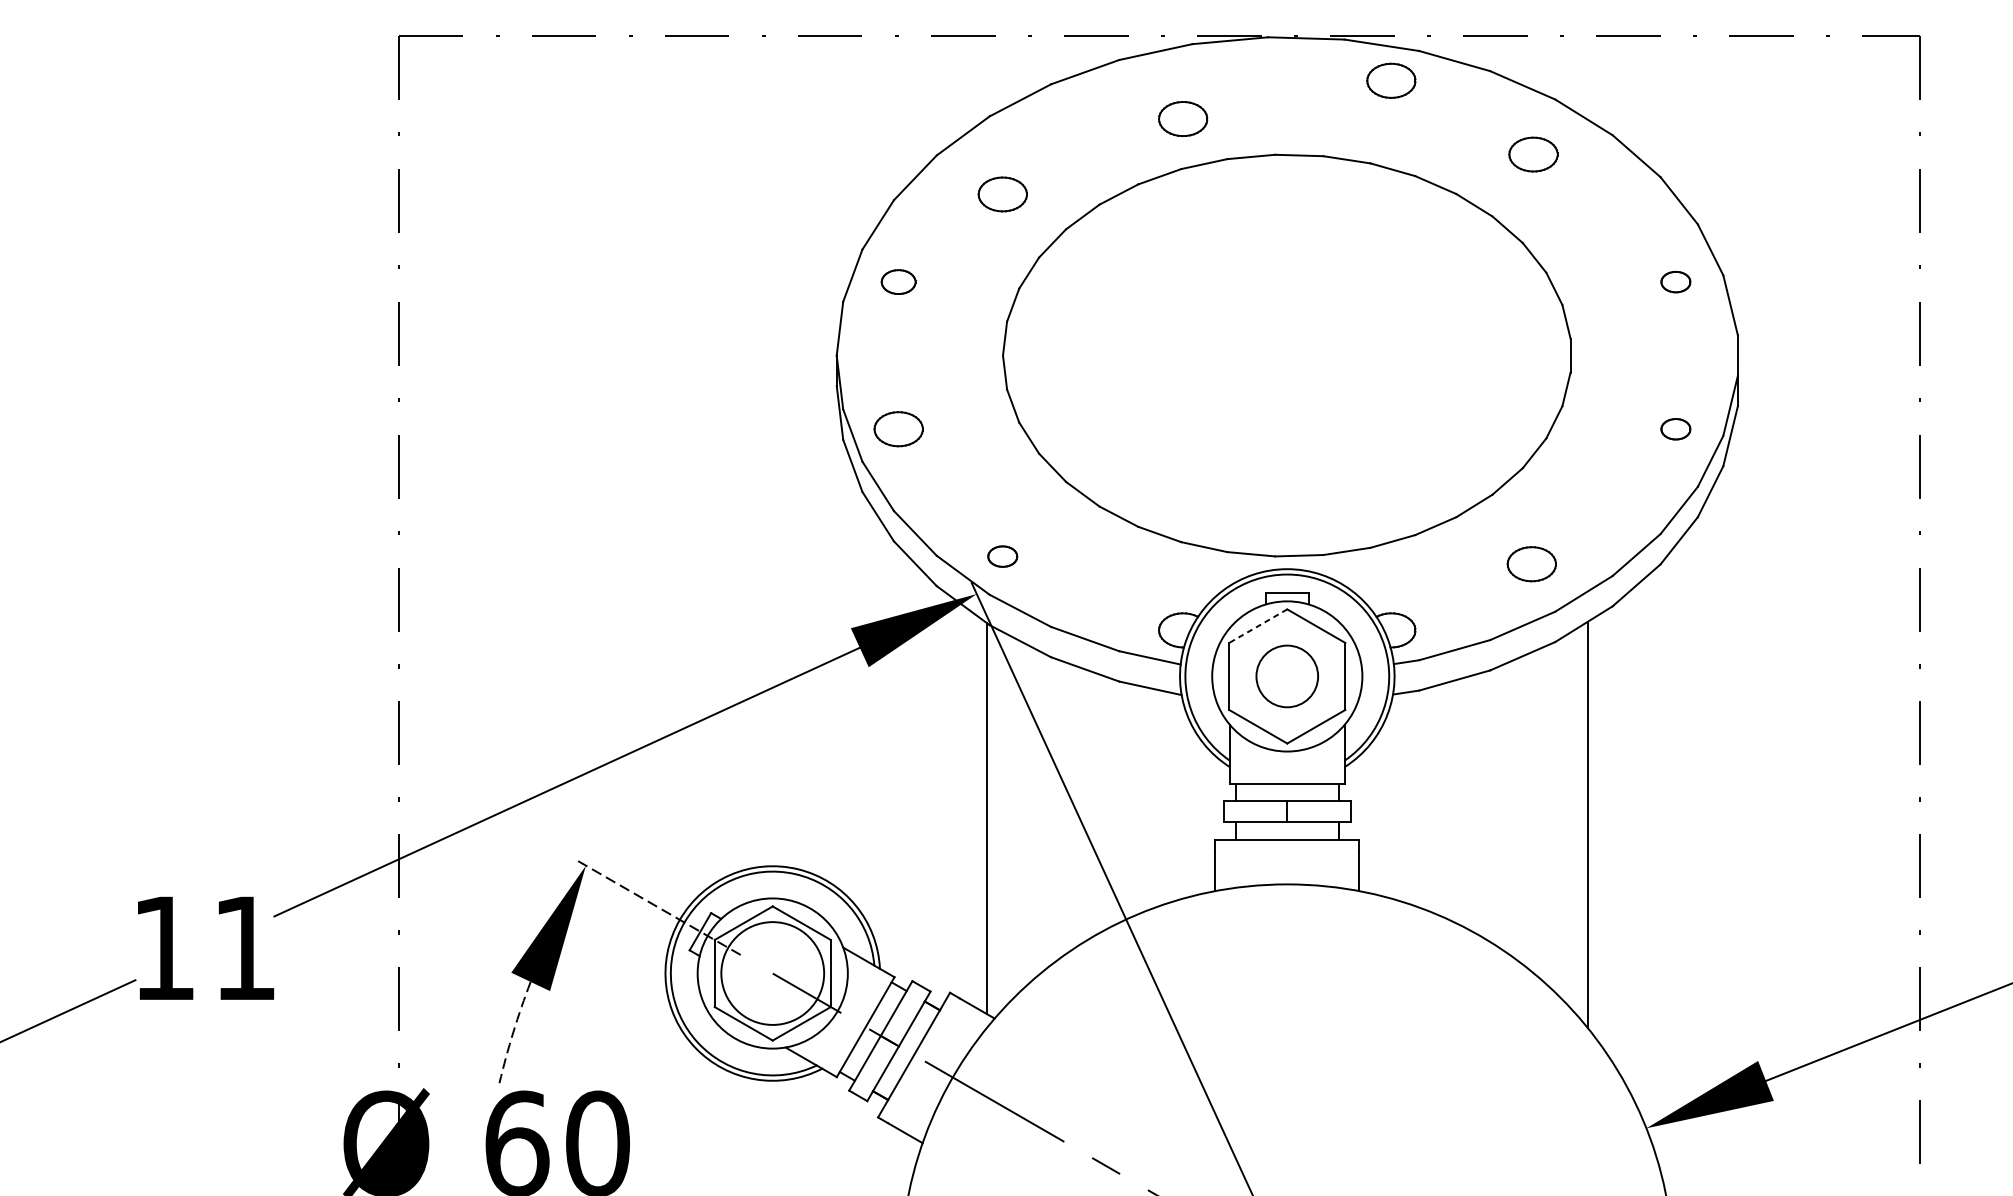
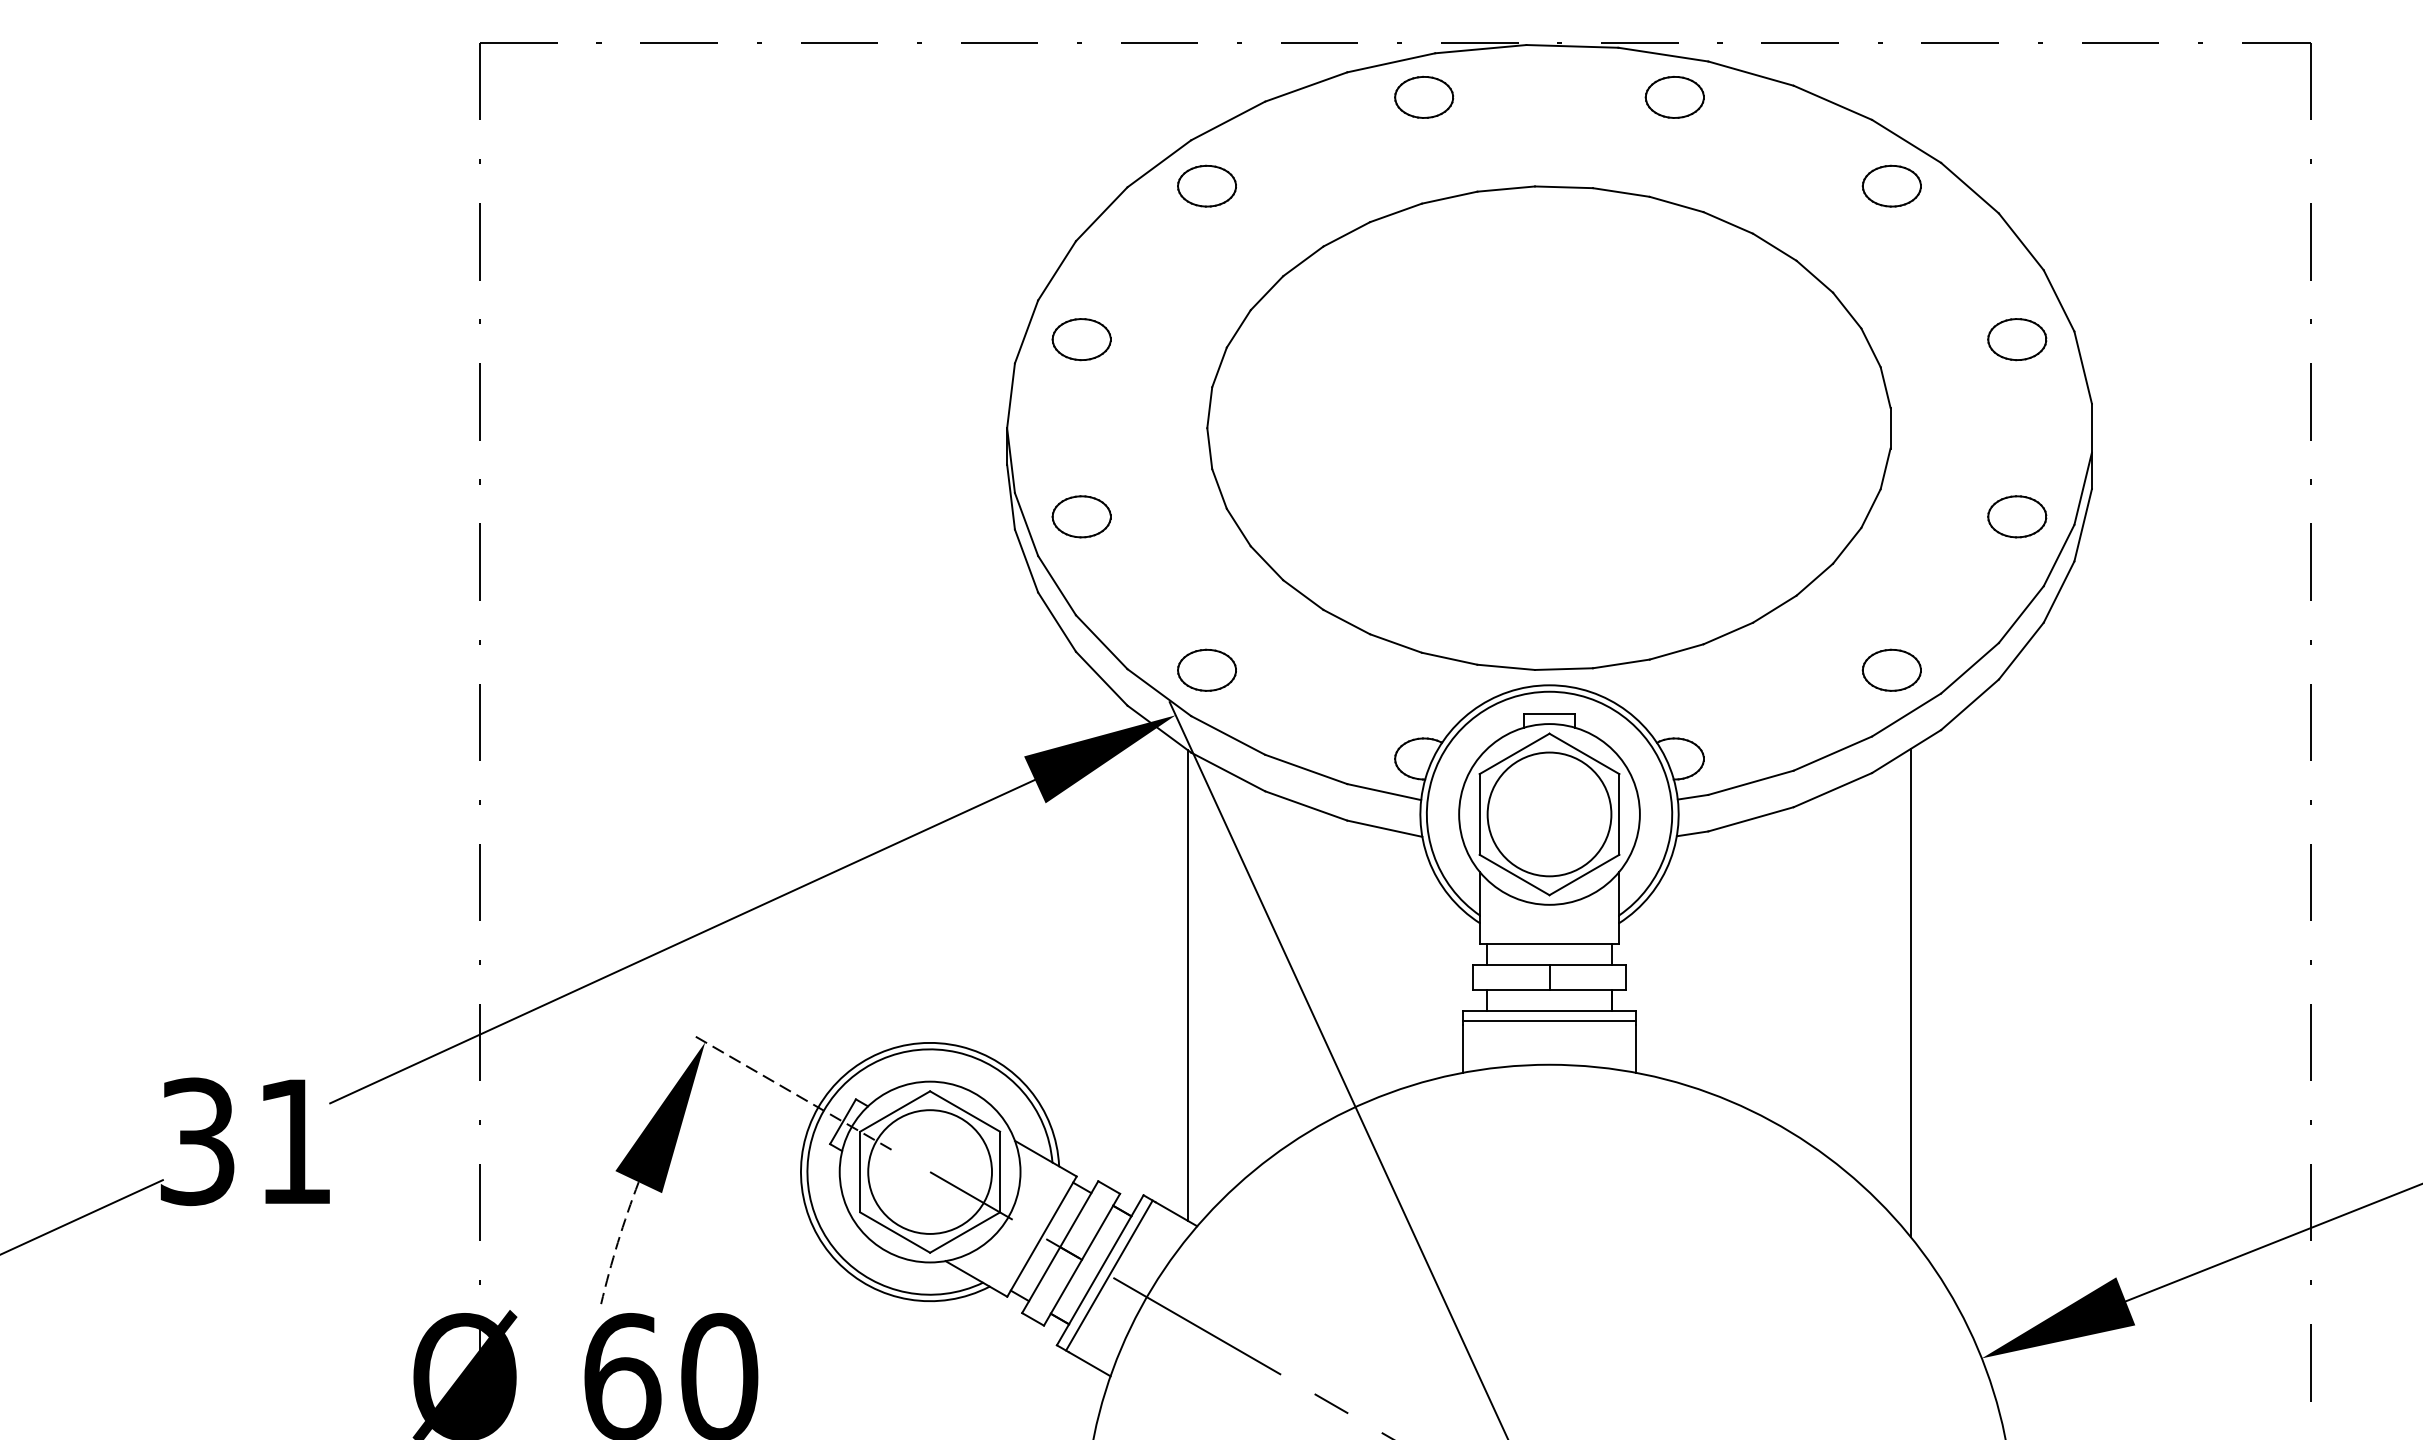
part: (1183, 118) -> (1424, 96), moved
part: (1533, 153) -> (1891, 185), moved
part: (1002, 193) -> (1206, 185), moved
part: (898, 281) -> (1081, 339), size x1.43
part: (1676, 281) -> (2017, 339), size x1.67
part: (1676, 428) -> (2017, 516), size x1.67
part: (1002, 556) -> (1206, 669), size x1.67
part: (1531, 563) -> (1891, 669), moved
line: (1258, 626) -> (1514, 754), dashed -> solid
circle: (1287, 676) -> (1549, 814), size x1.67
line: (1287, 848) -> (1549, 1021), added
text: (164, 948) -> (197, 1141), 11 -> 31
line: (921, 1059) -> (1109, 1275), added

